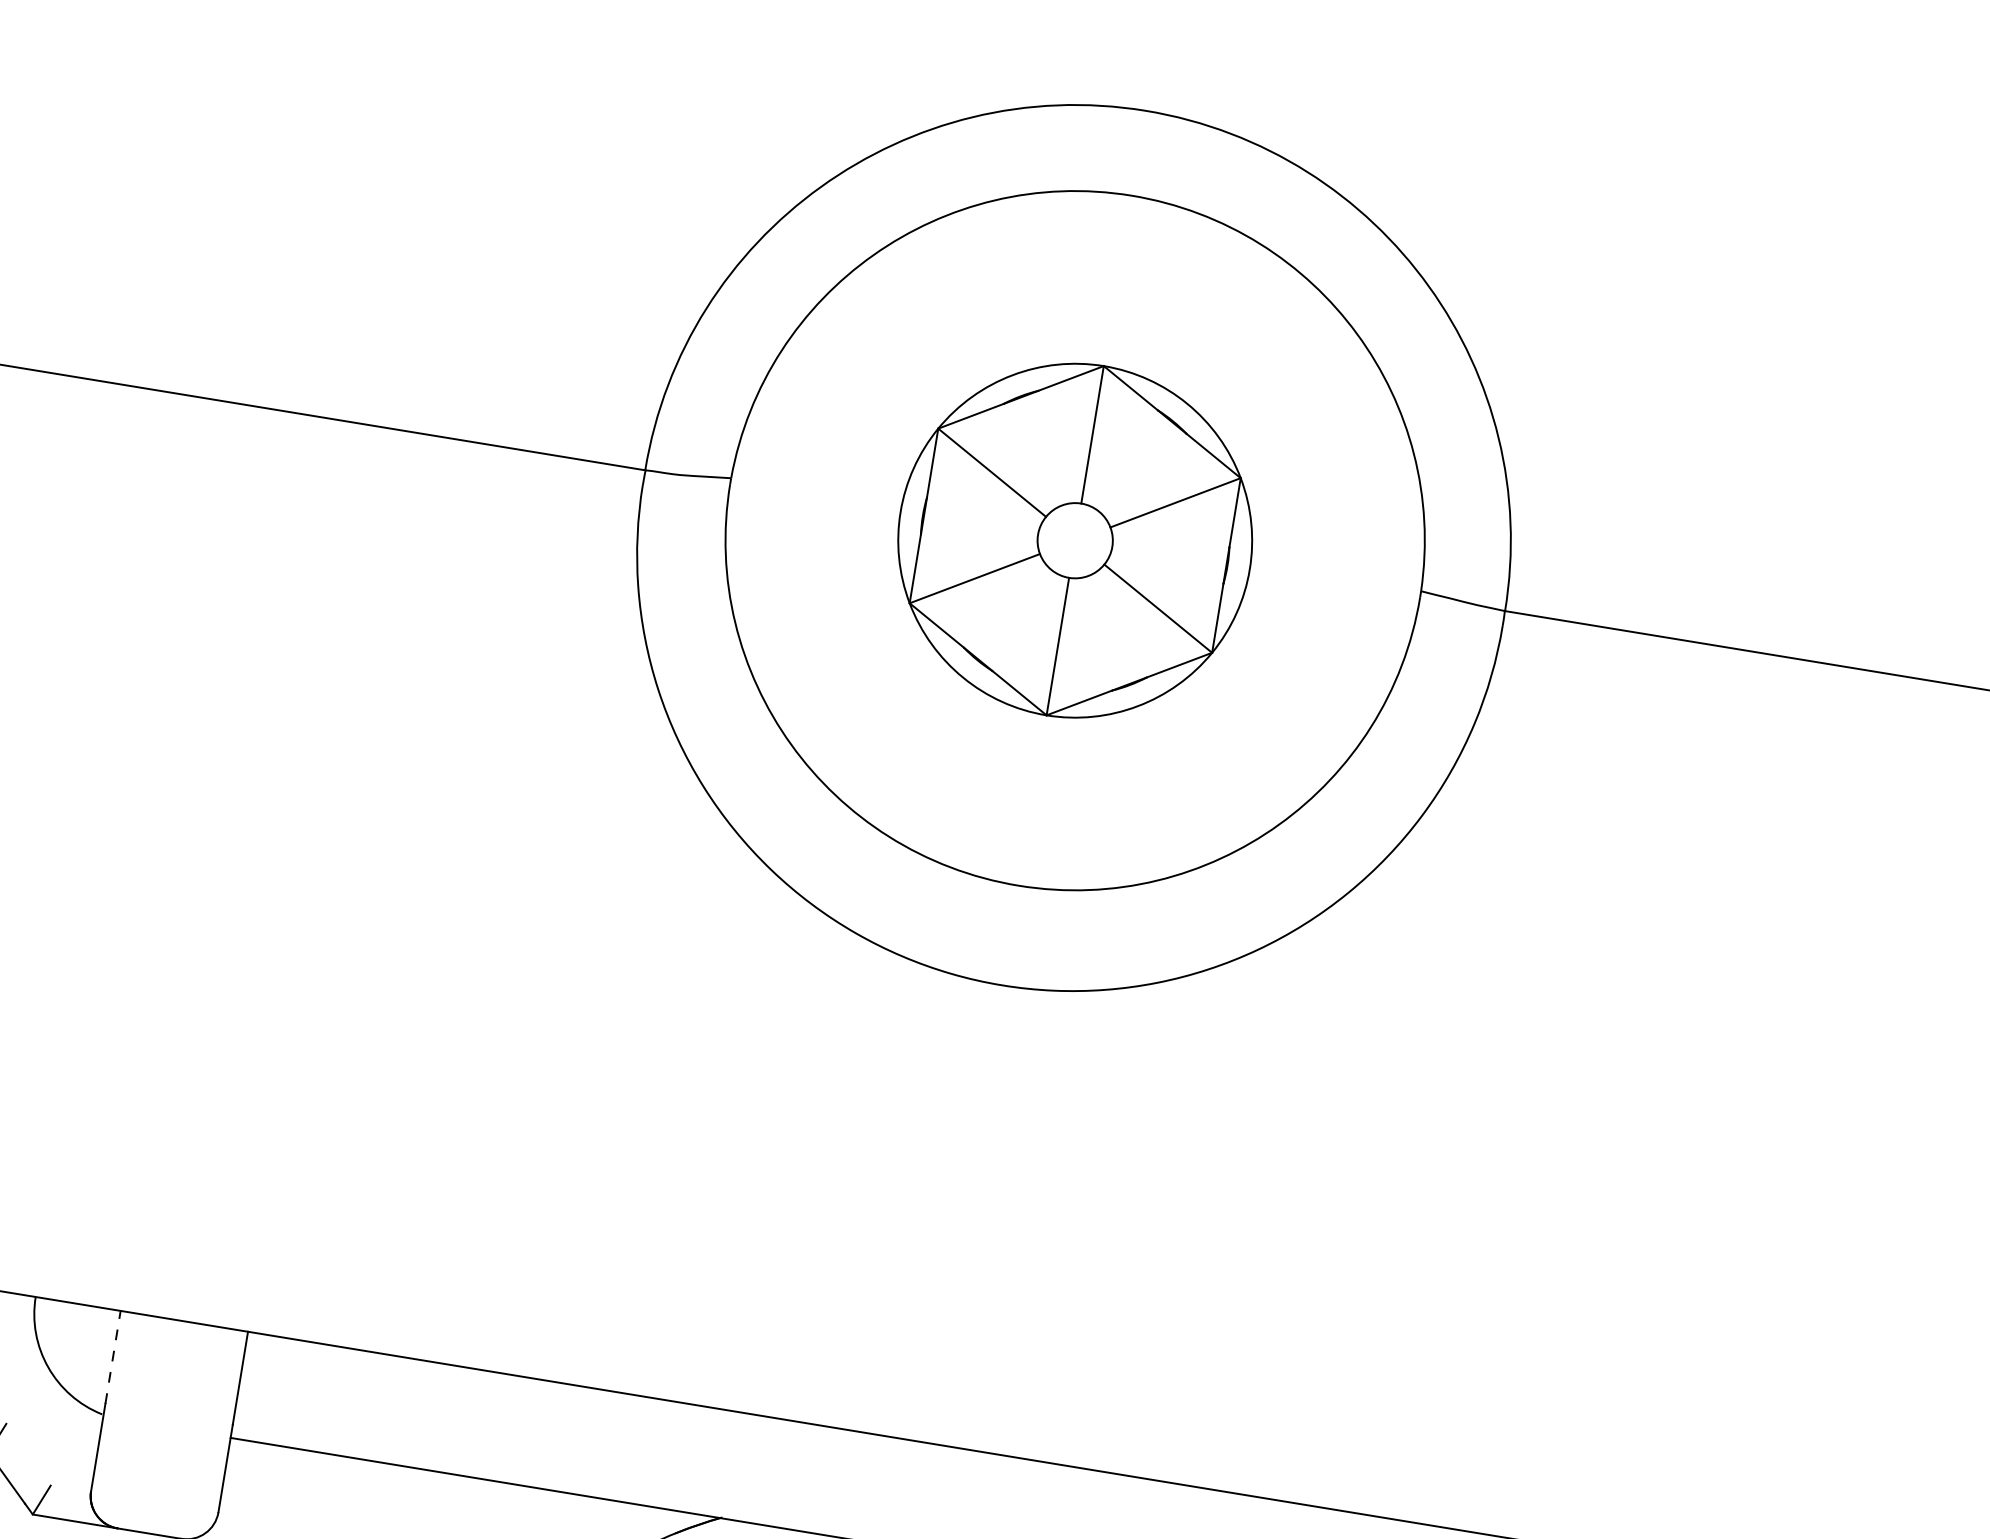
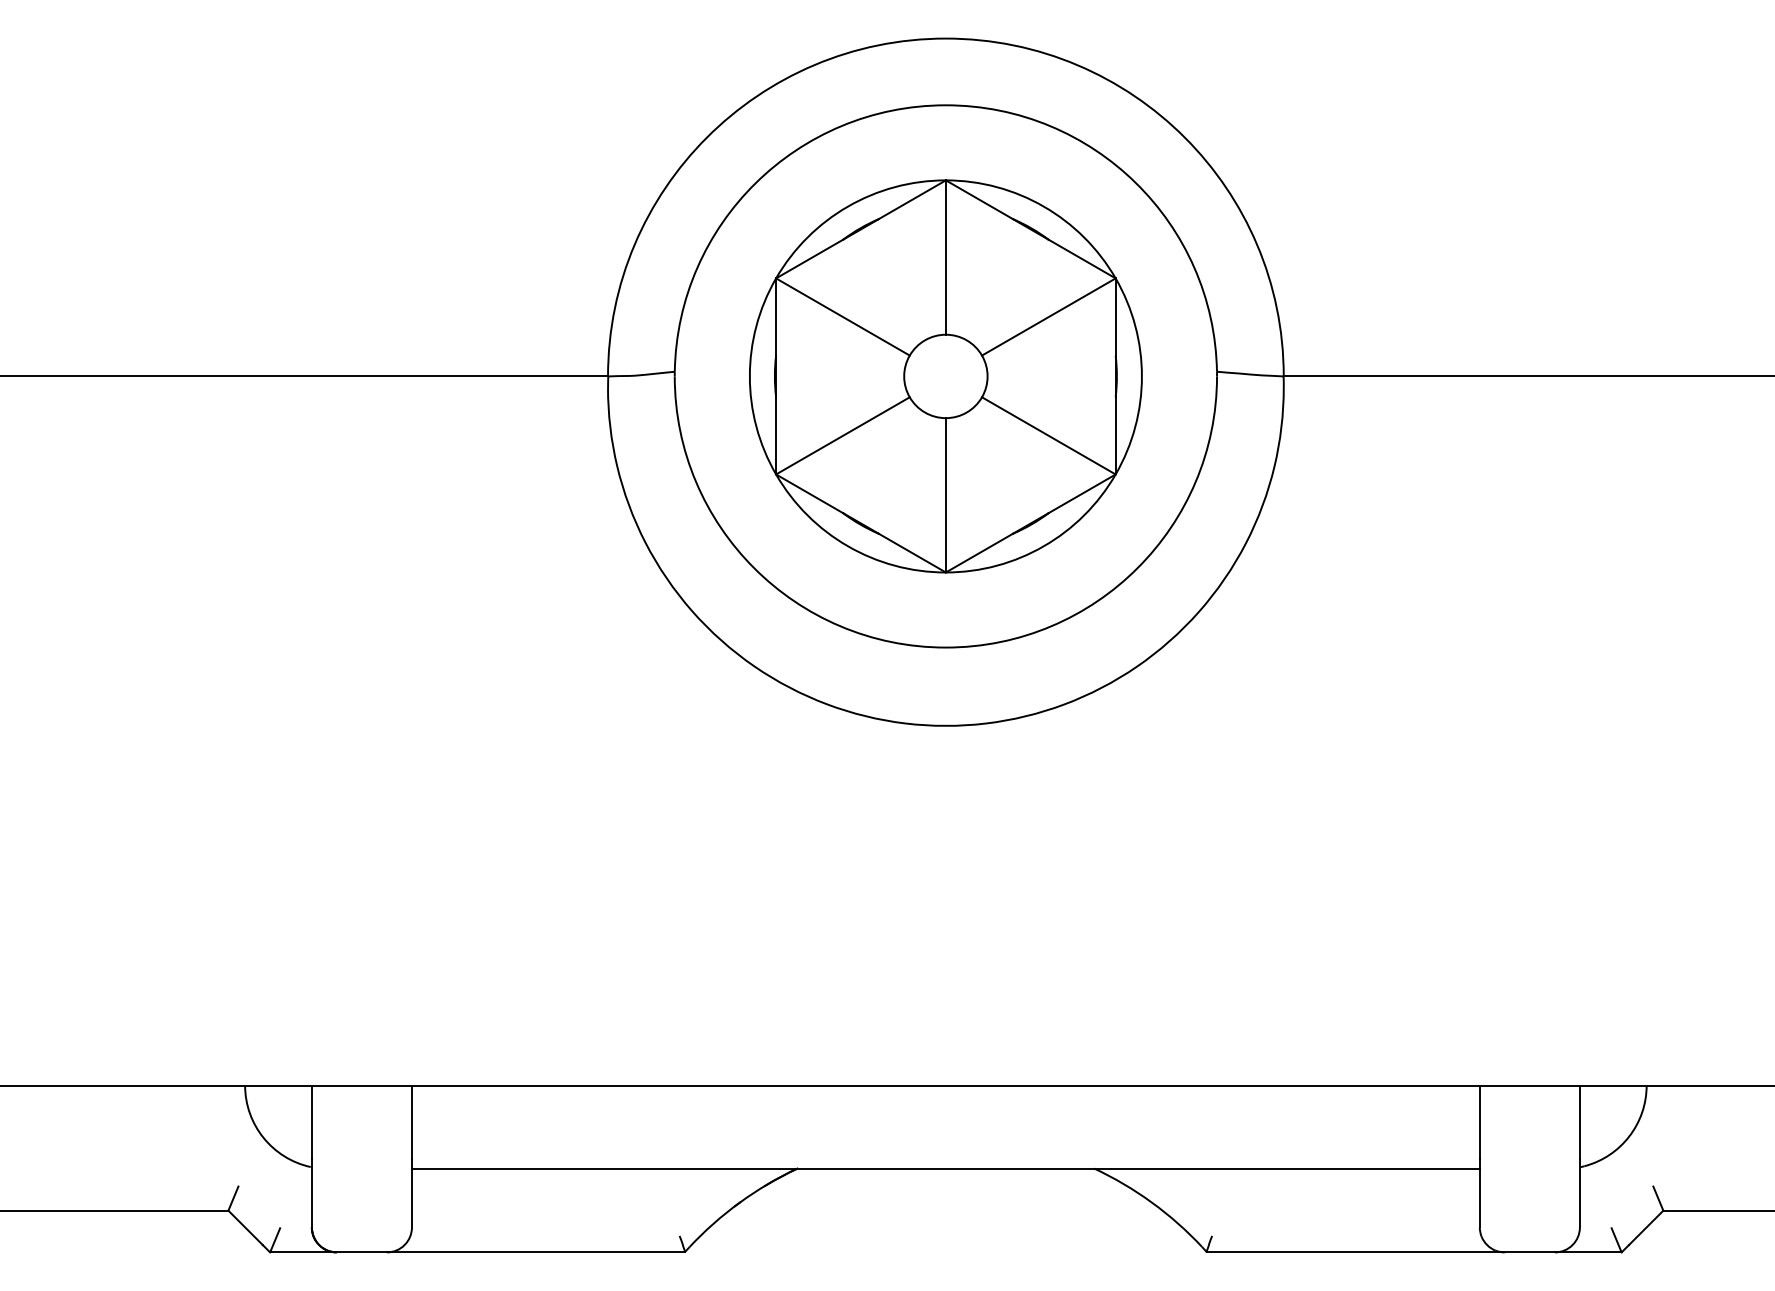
part: (1074, 540) -> (945, 376), size x1.43
line: (112, 1357) -> (311, 1122), dashed -> solid

